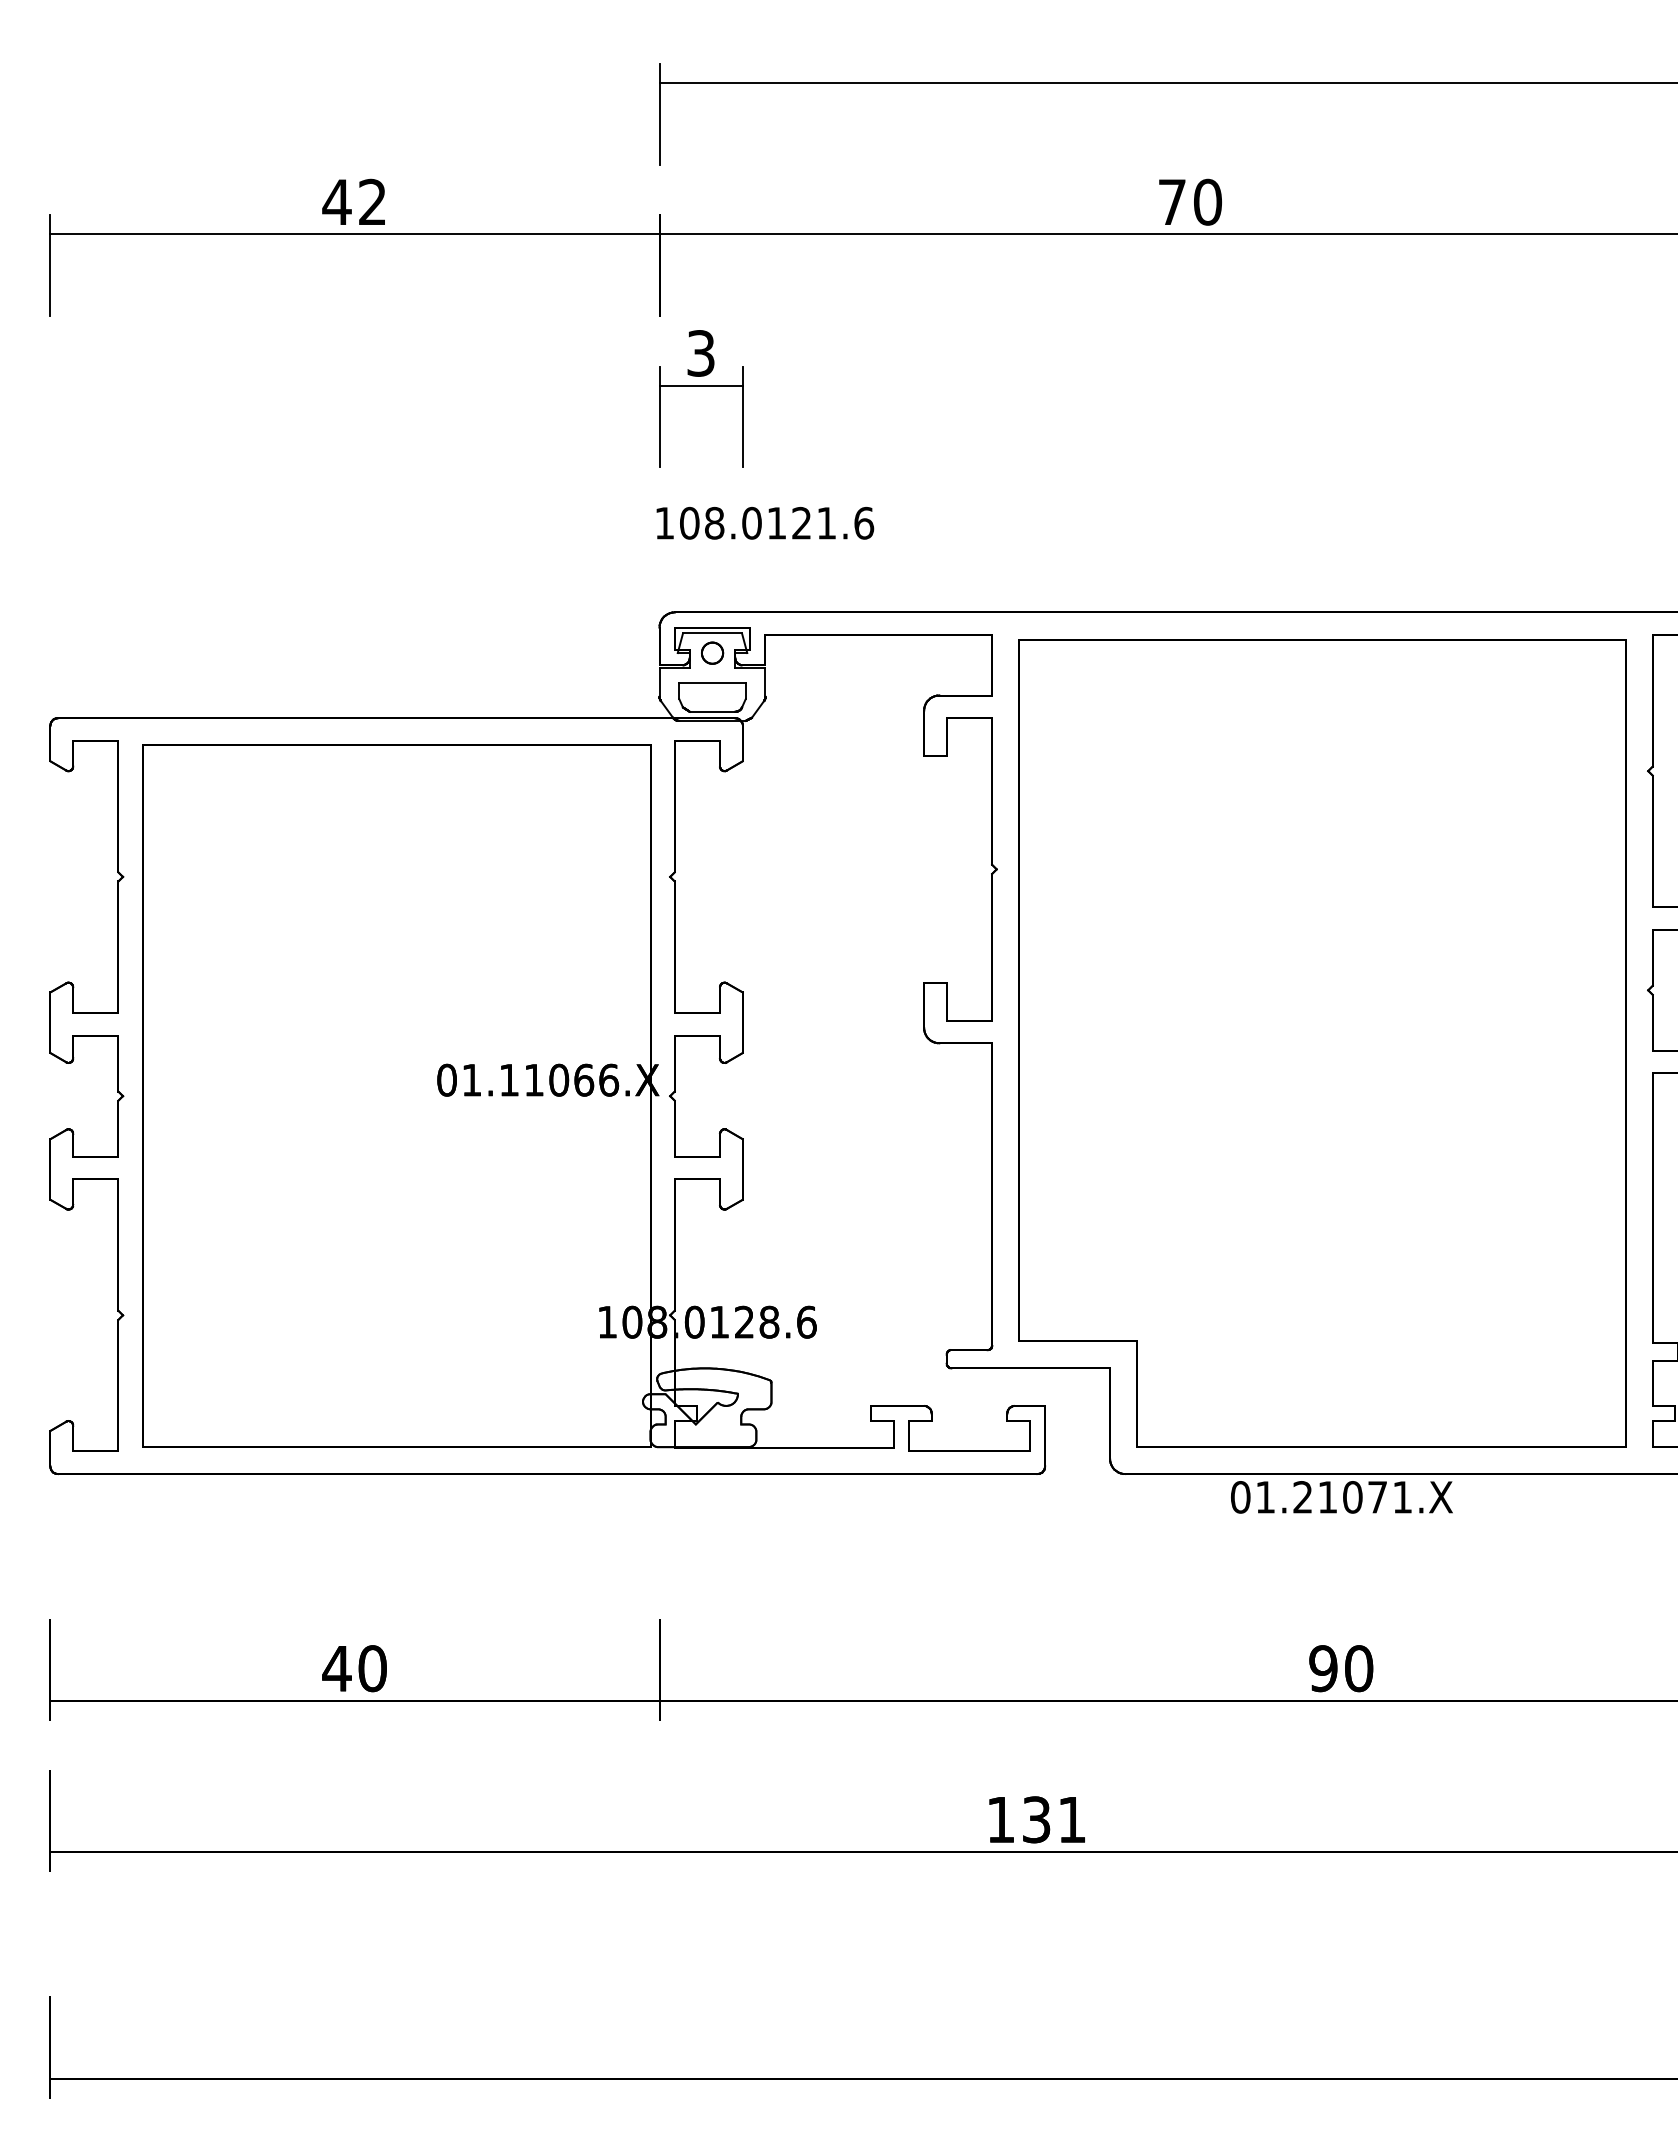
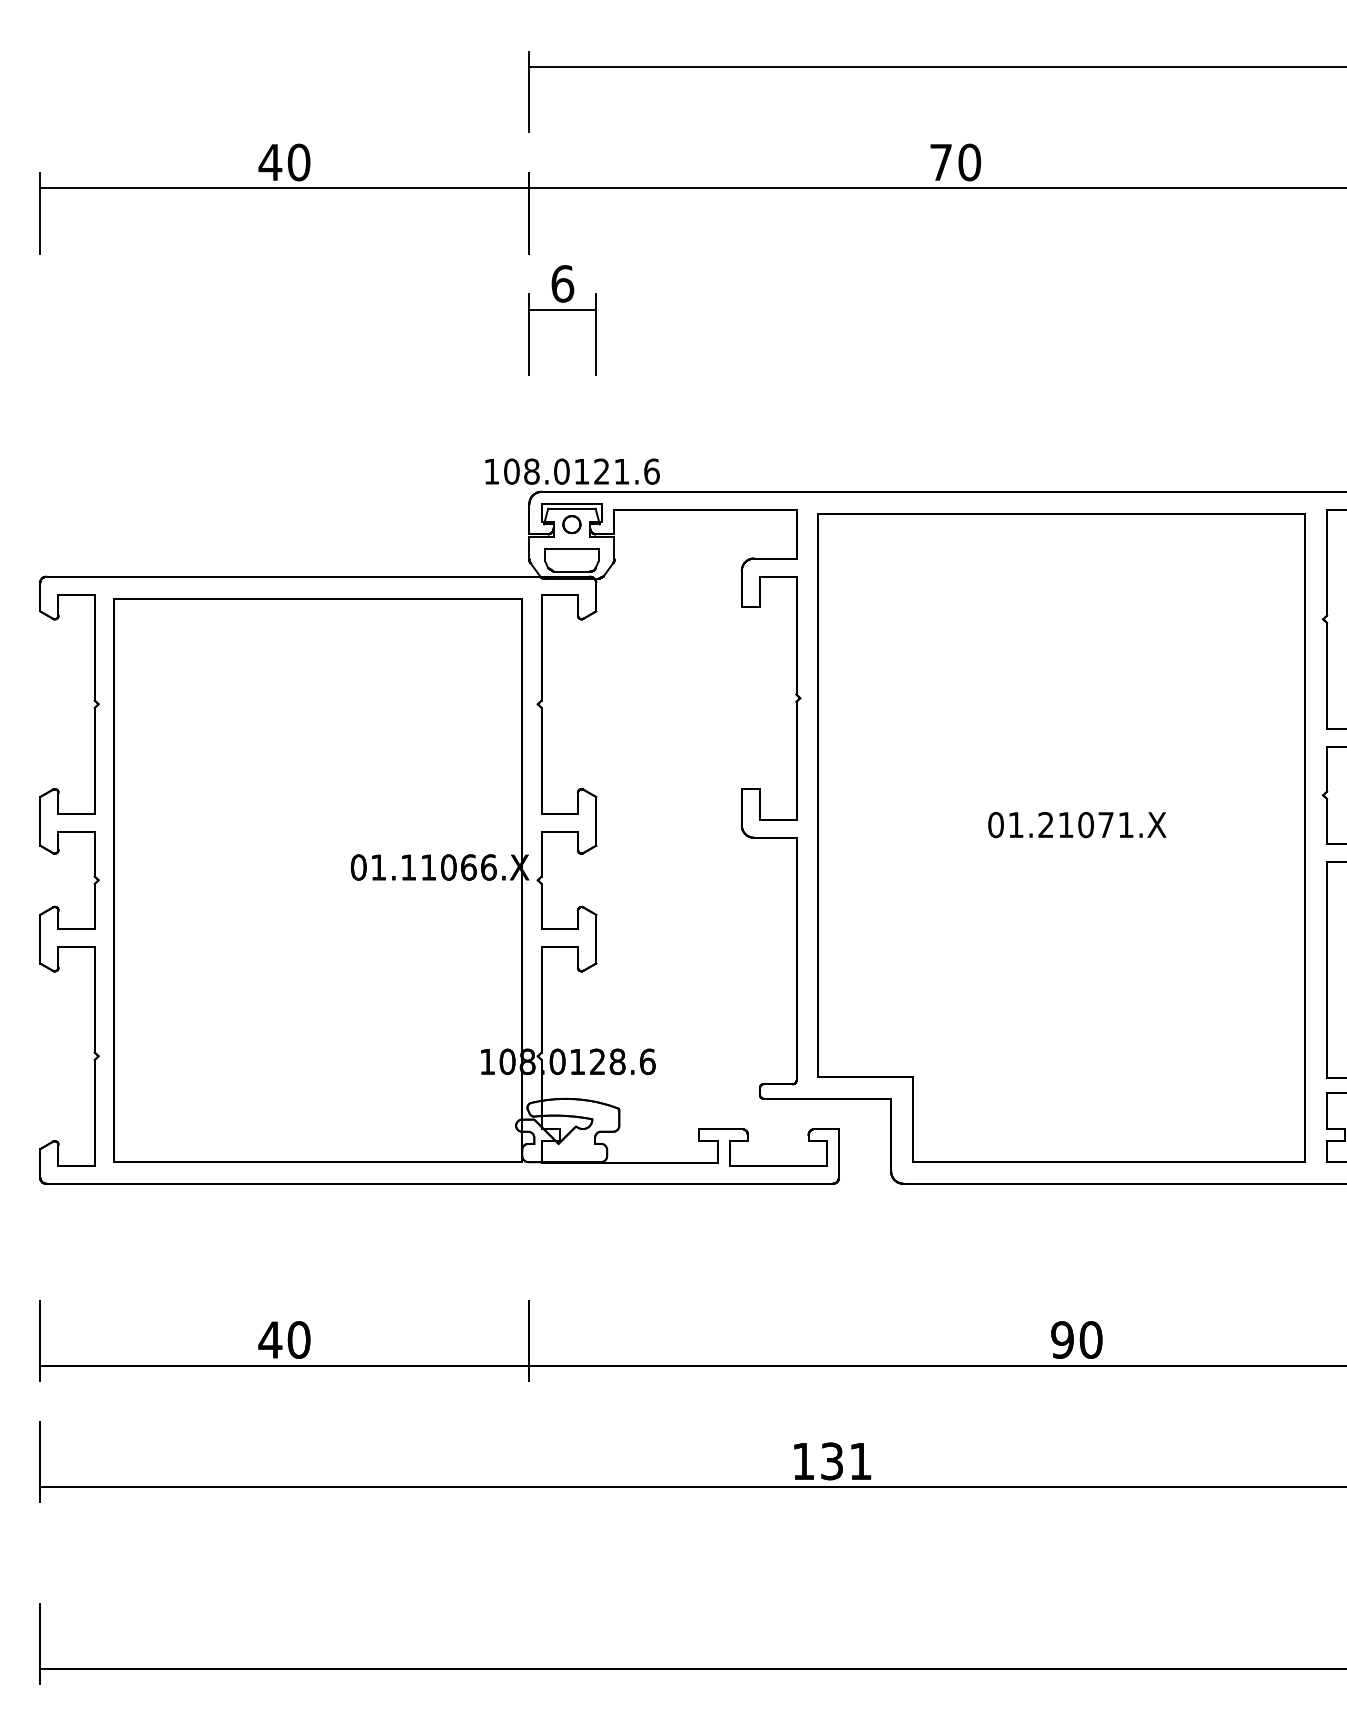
text: (372, 201) -> (298, 161), 42 -> 40
text: (701, 353) -> (563, 283), 3 -> 6
text: (765, 523) -> (572, 471), moved
text: (1341, 1497) -> (1077, 825), moved

